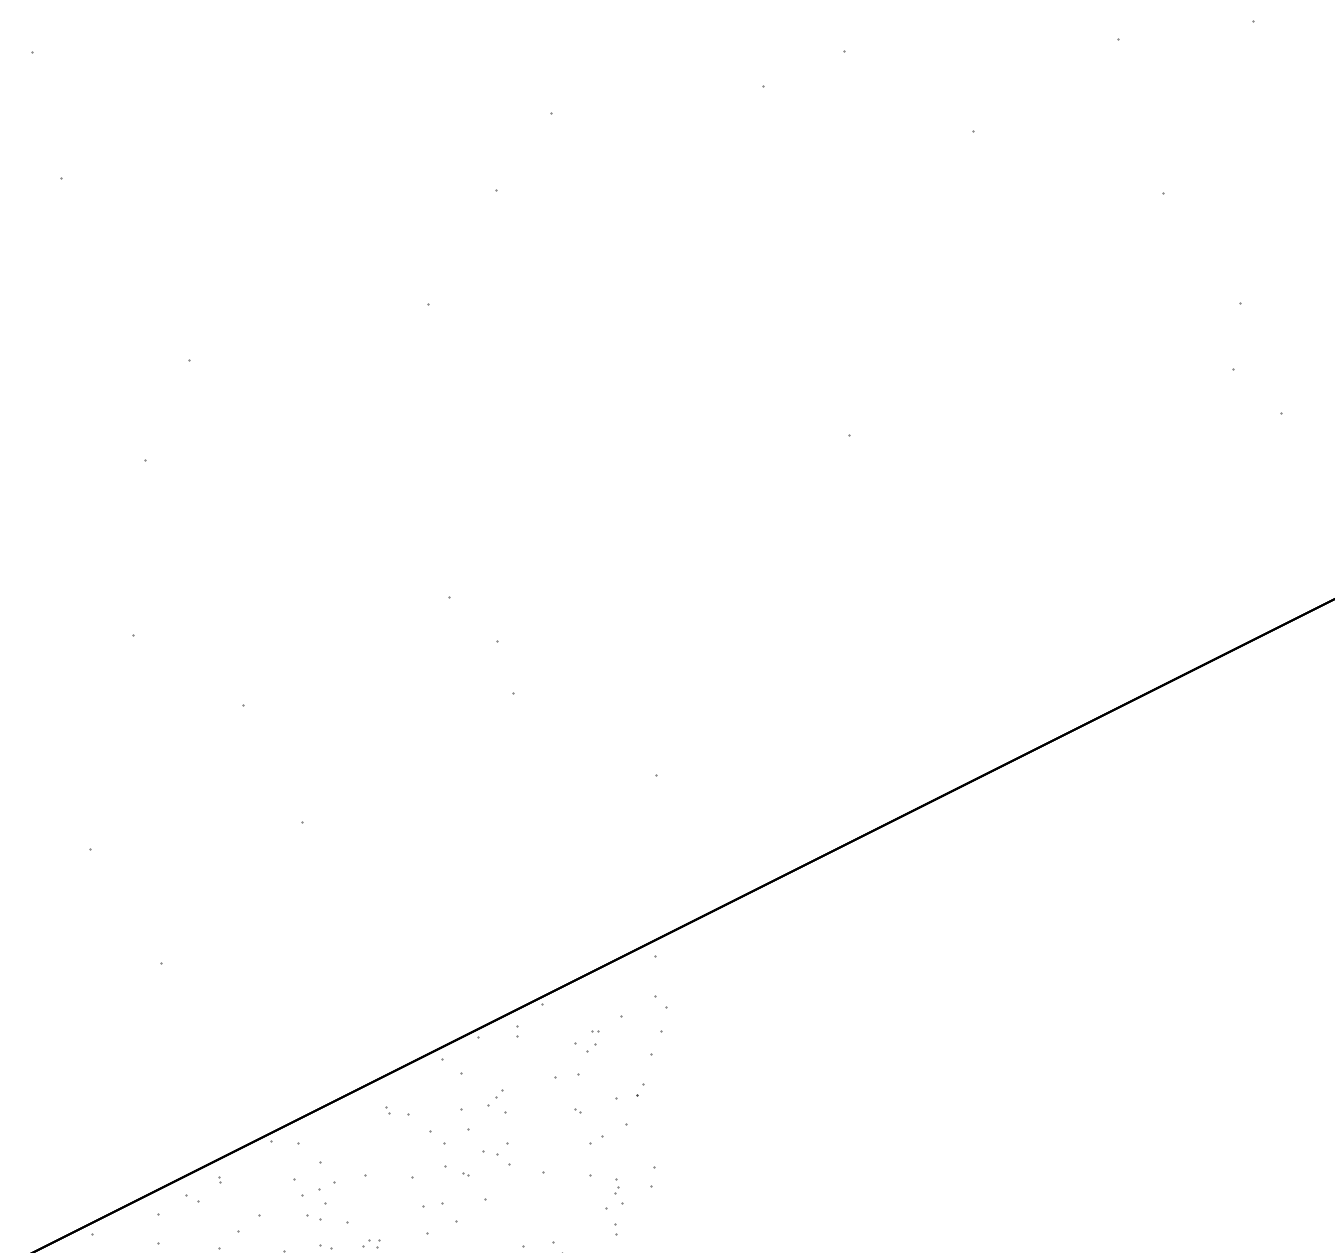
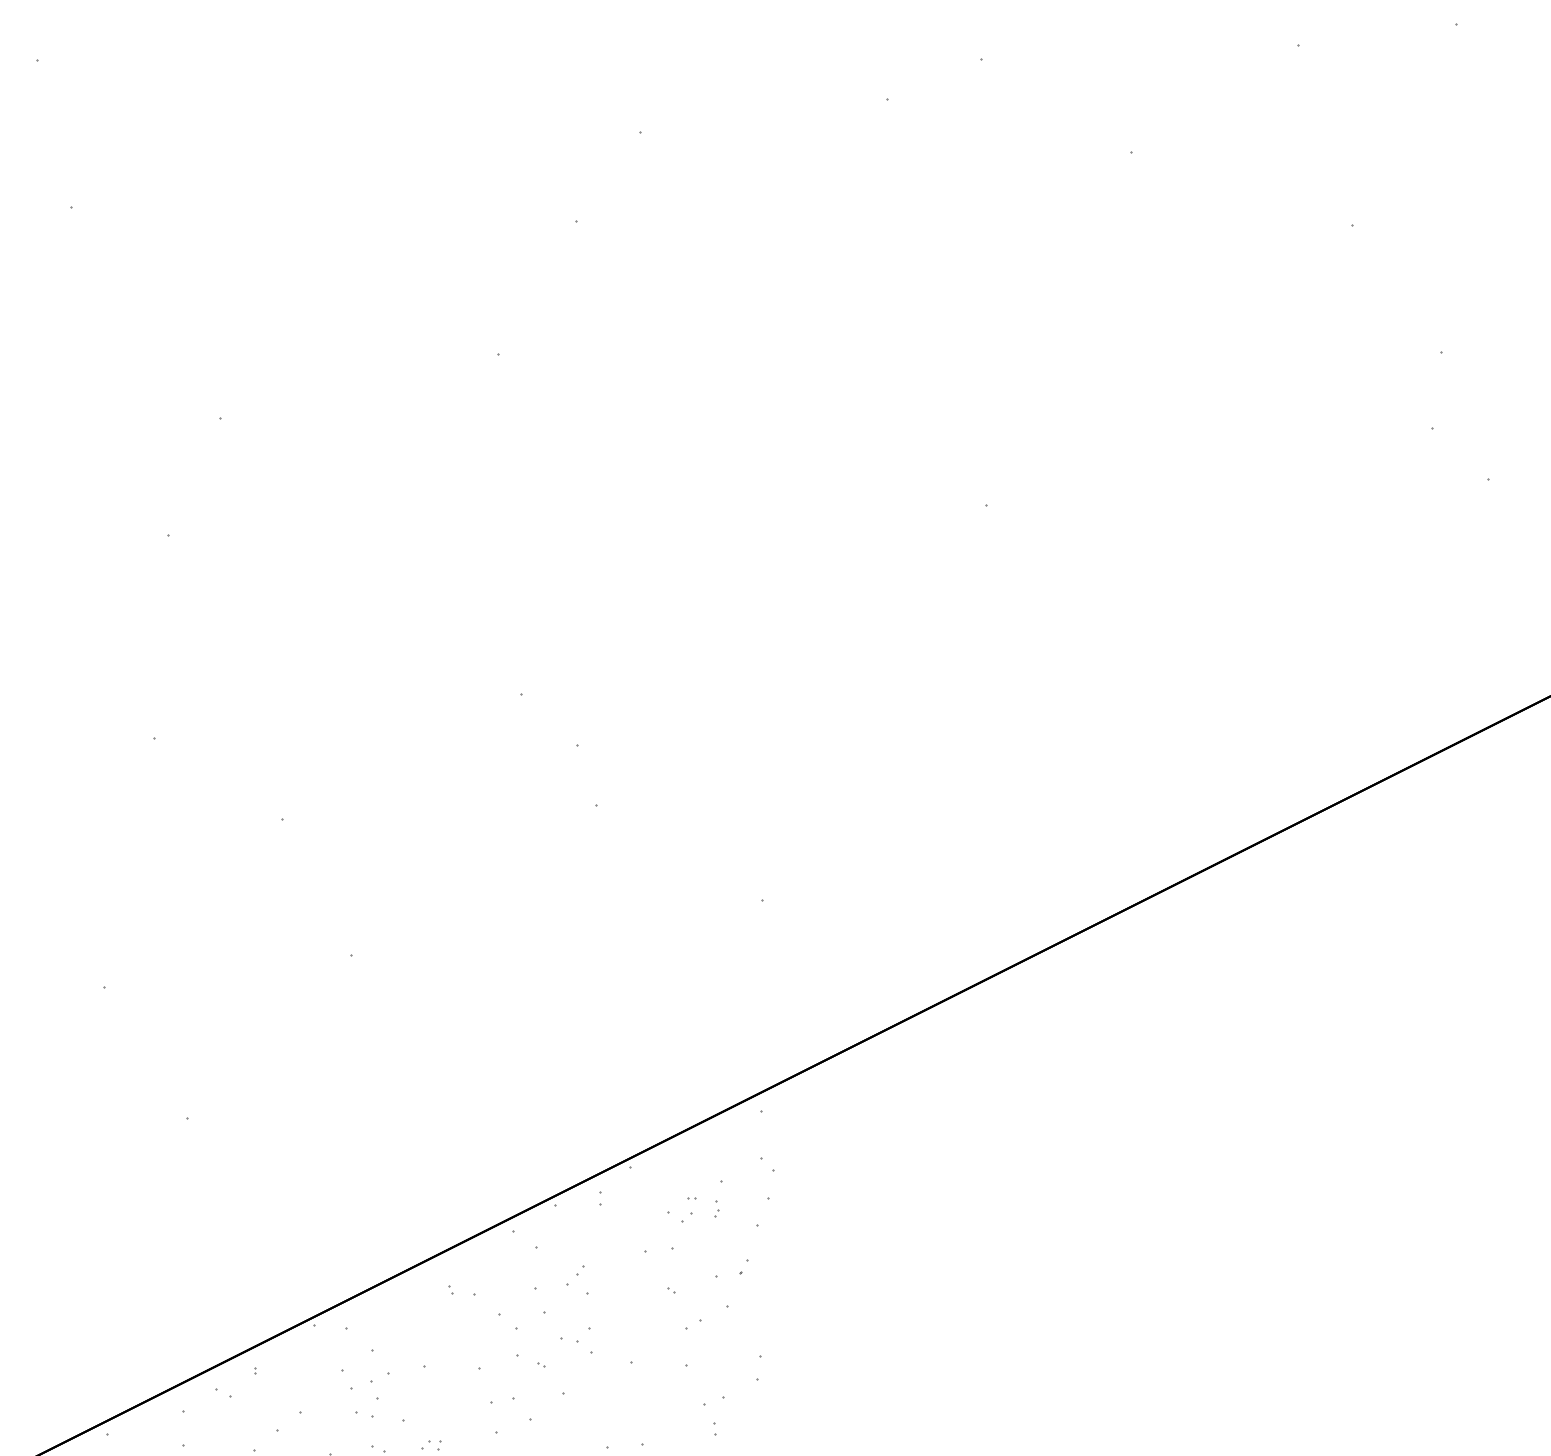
part: (616, 1186) -> (716, 1209), moved

